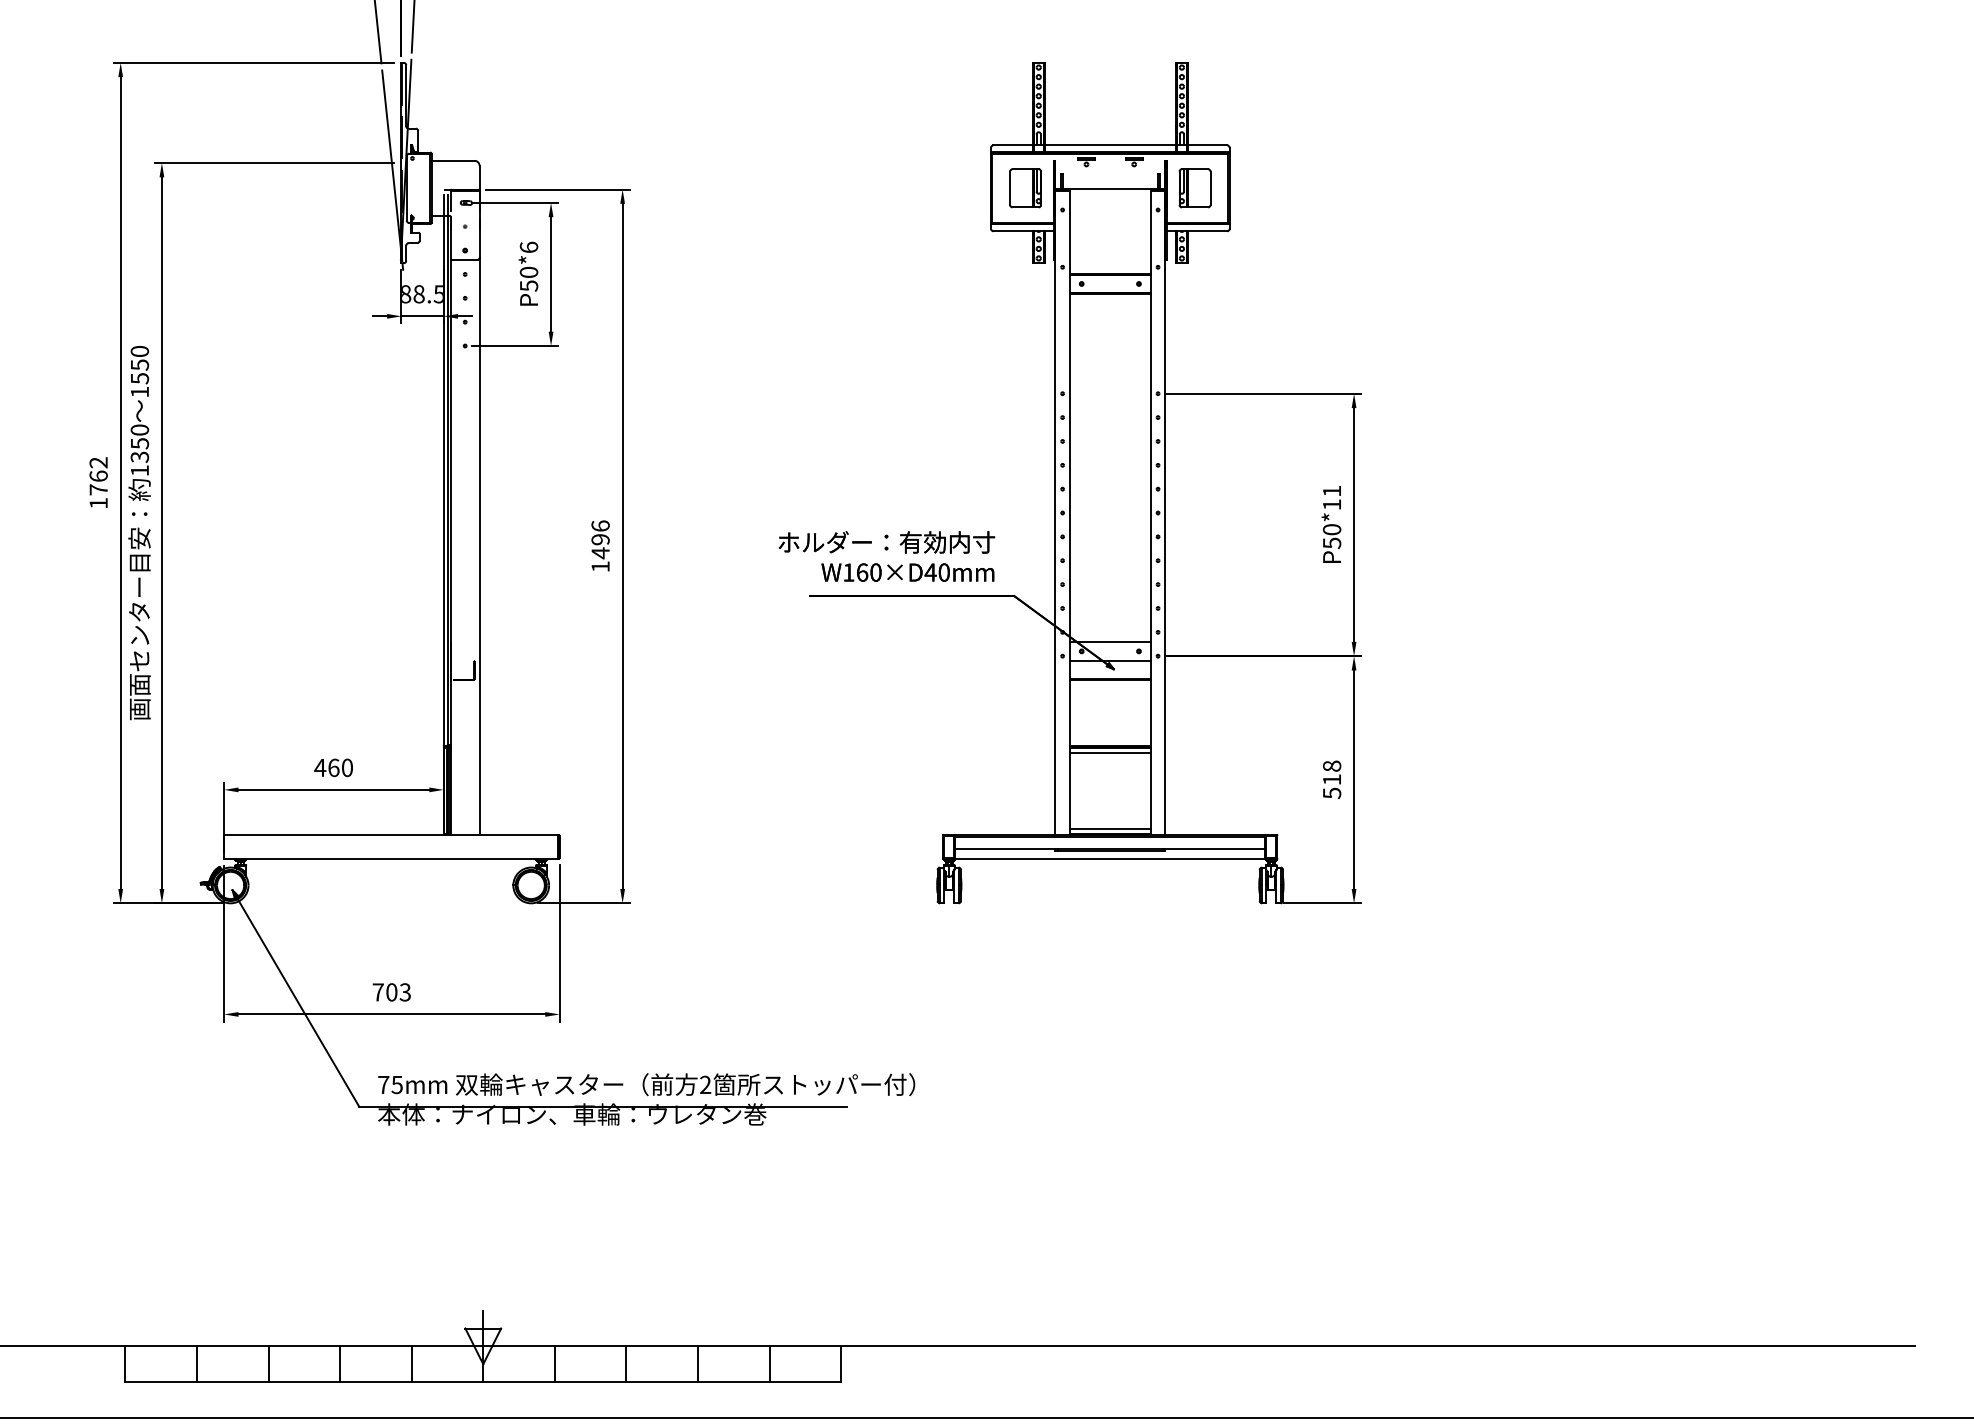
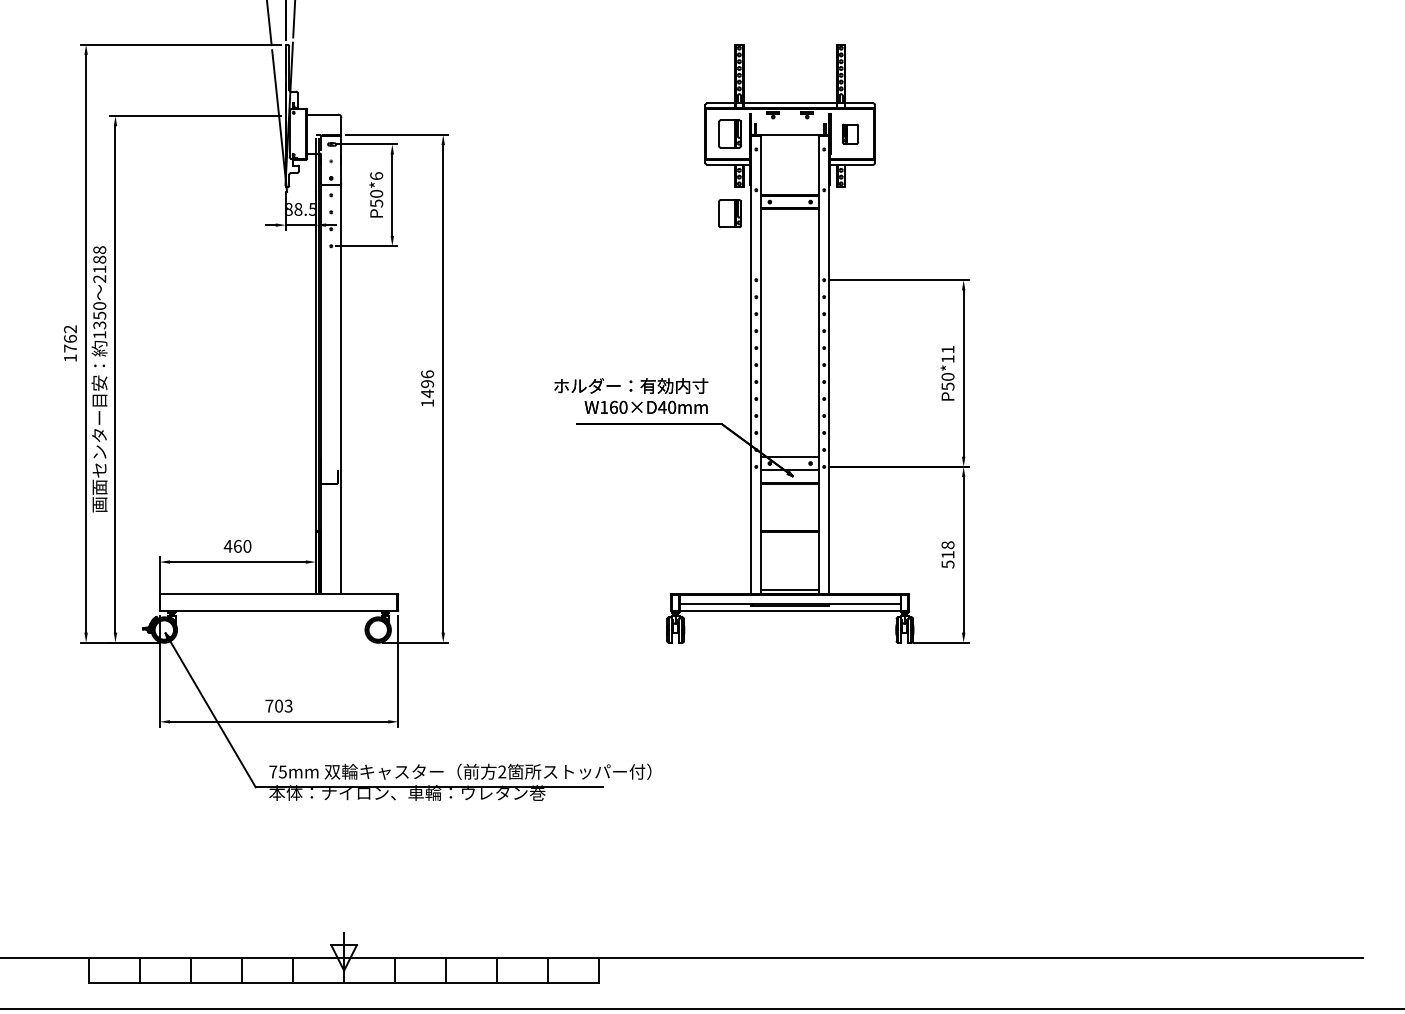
part: (1194, 188) -> (850, 134), size x0.7
part: (1025, 300) -> (729, 213), added
text: (139, 371) -> (99, 264), 1550 -> 2188
line: (1109, 752) -> (789, 535), removed

